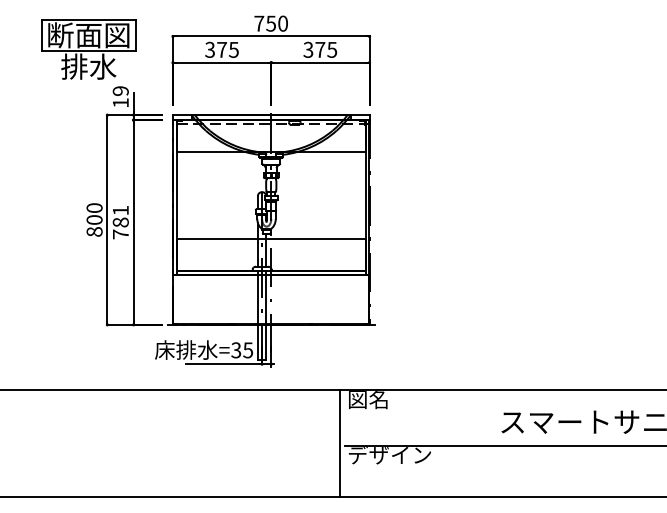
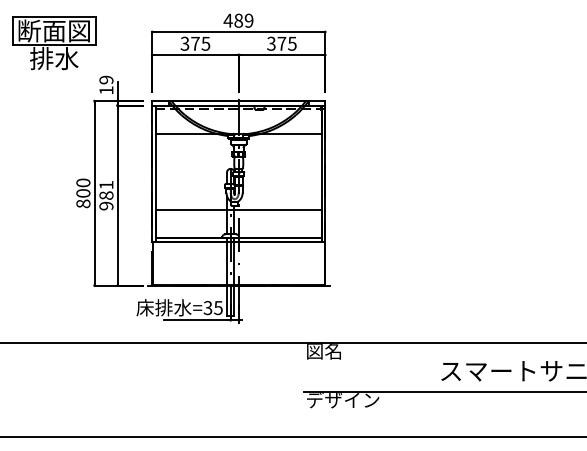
text: (270, 23) -> (238, 20), 750 -> 489
part: (89, 49) -> (54, 43), moved
text: (120, 233) -> (106, 205), 781 -> 981
line: (340, 444) -> (299, 390), removed

